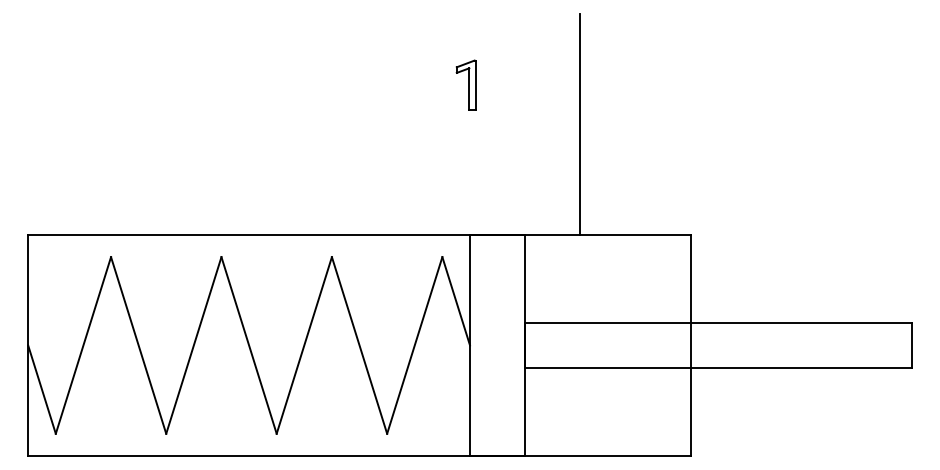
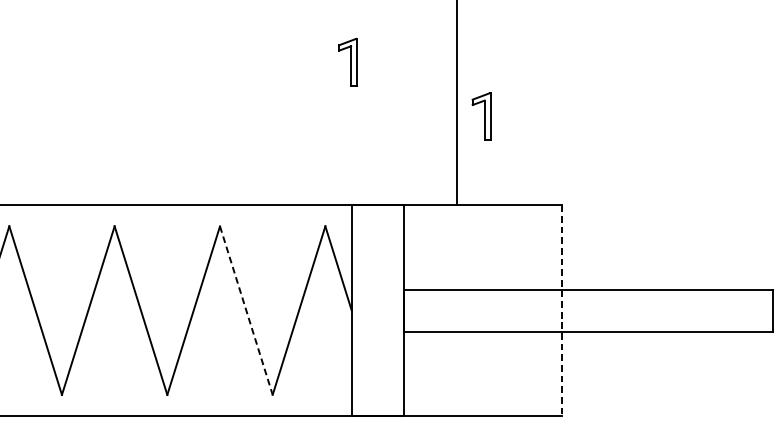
part: (605, 141) -> (480, 116), added
line: (359, 345) -> (246, 310), solid -> dashed
line: (690, 345) -> (562, 310), solid -> dashed

